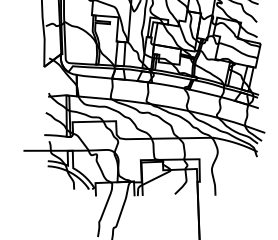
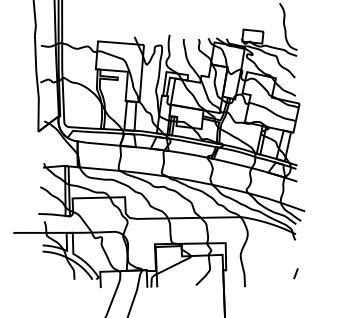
line: (257, 184) -> (295, 273), added

